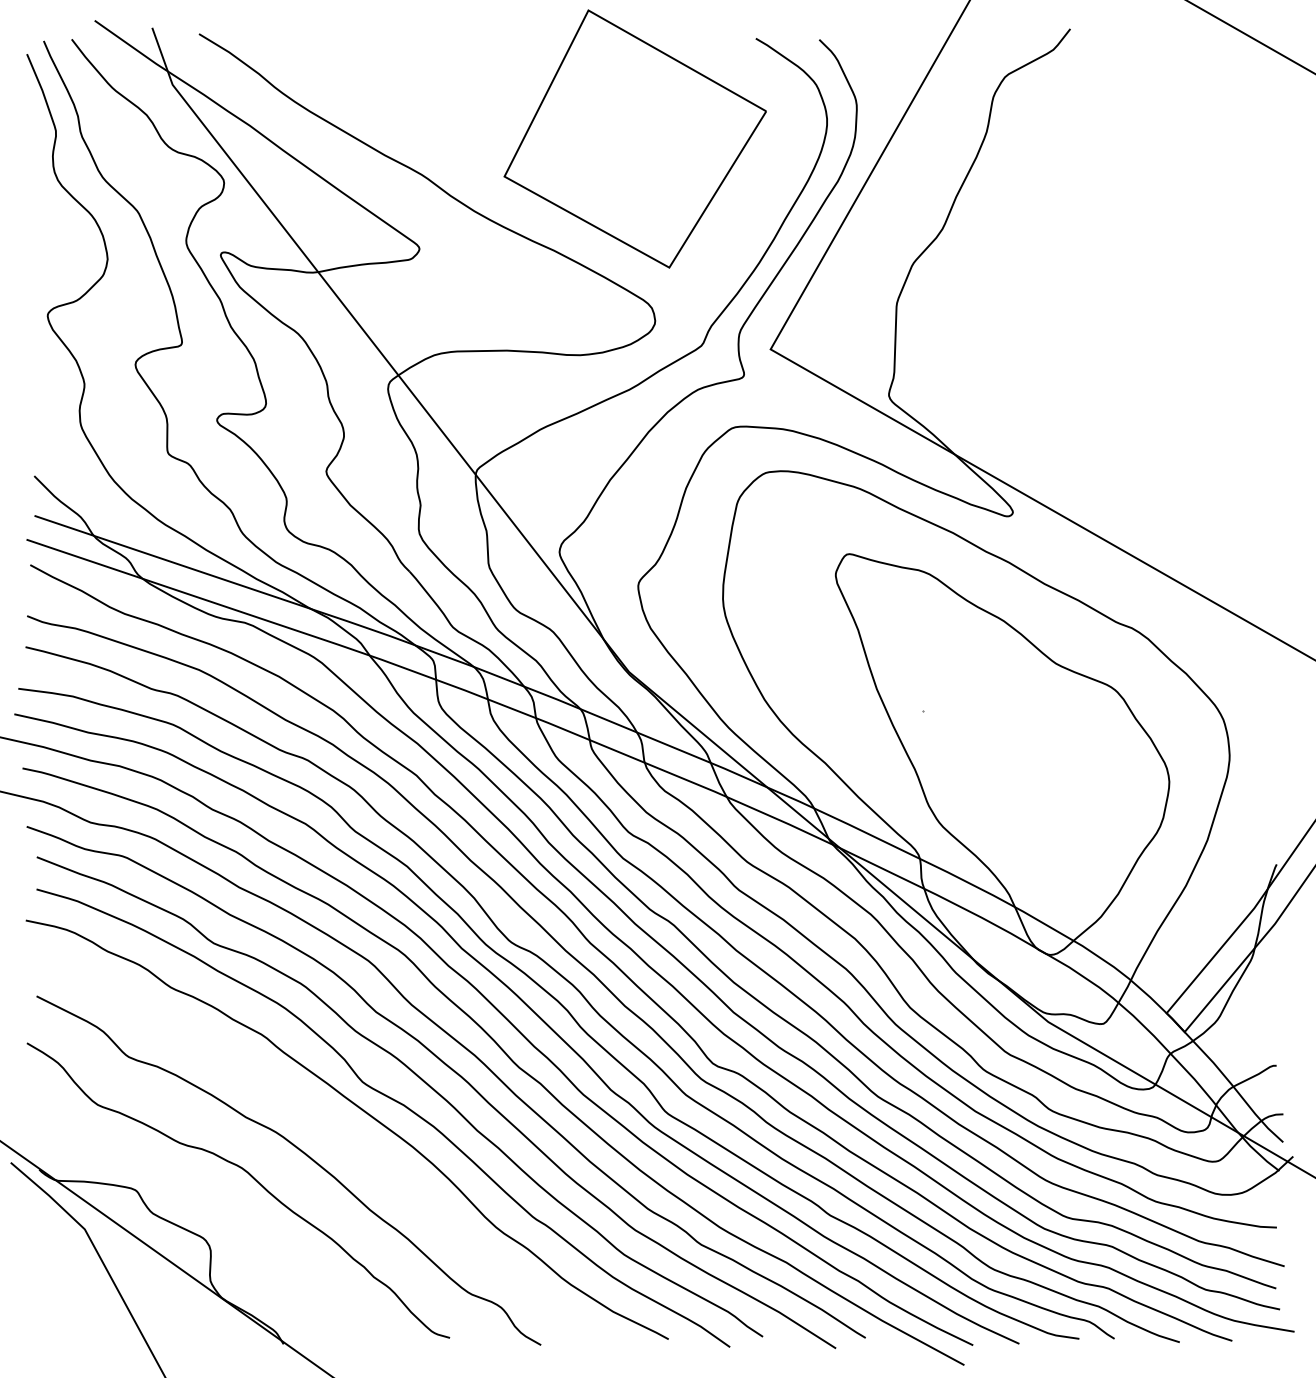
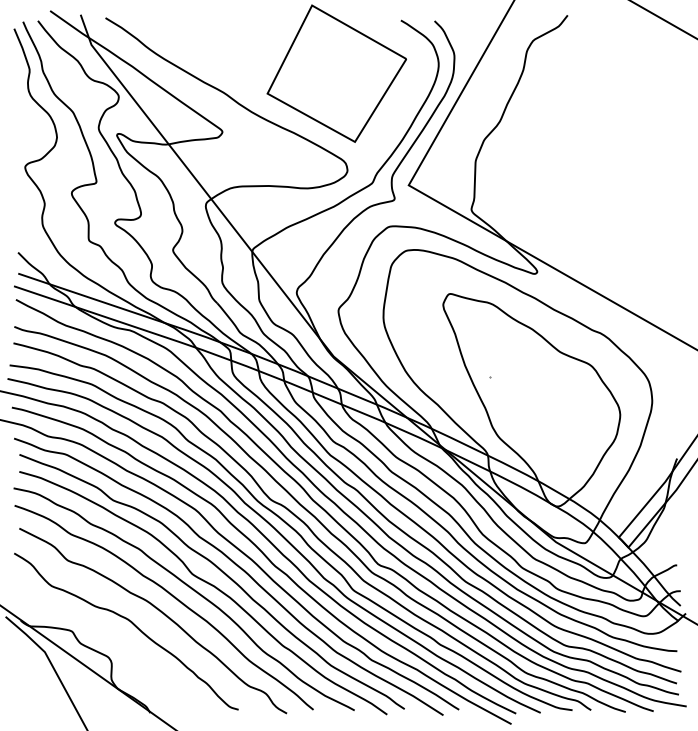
curve: (323, 1124) -> (171, 596), added

